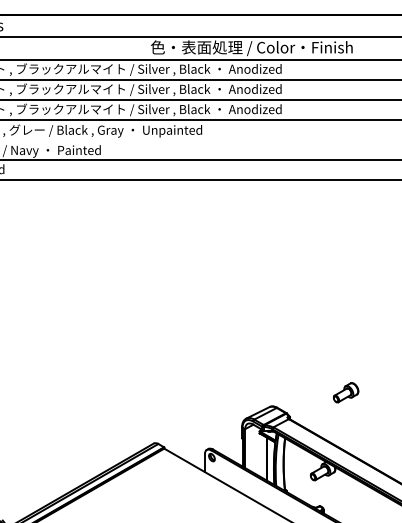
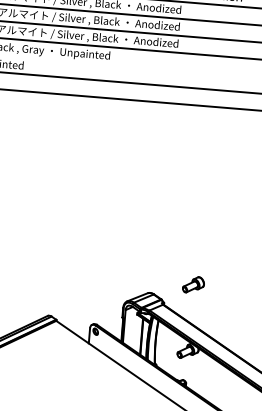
part: (345, 392) -> (193, 284), moved

